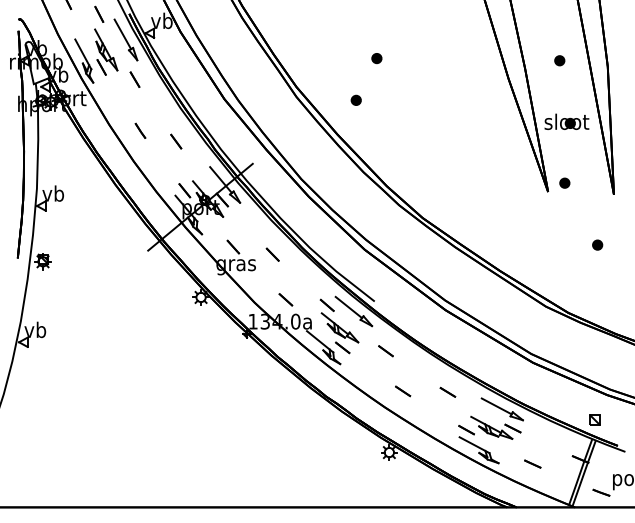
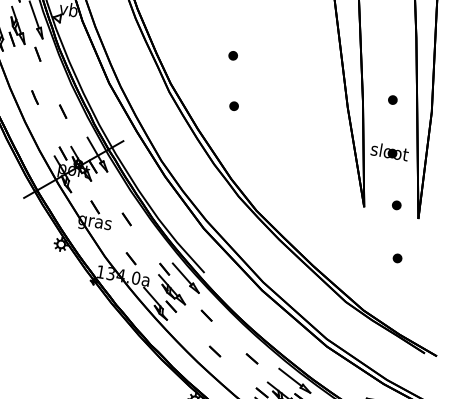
part: (376, 58) -> (232, 55), moved
part: (355, 99) -> (233, 105), moved
part: (564, 182) -> (396, 204), moved

